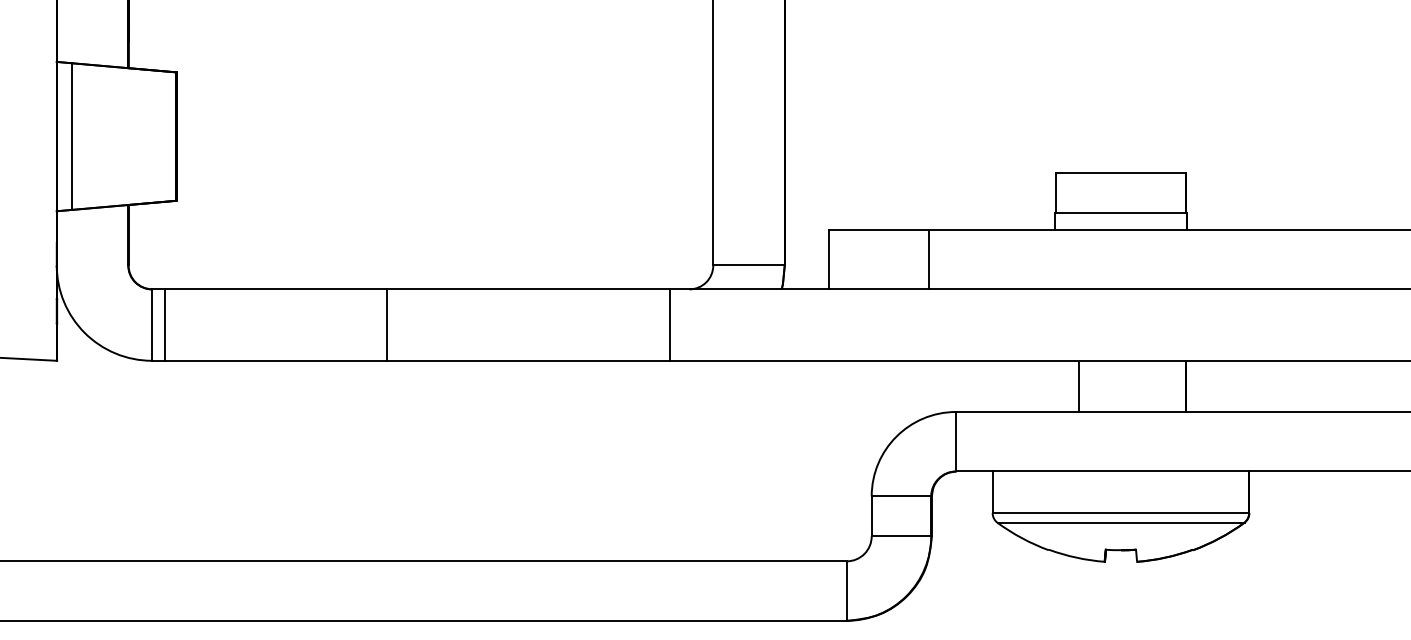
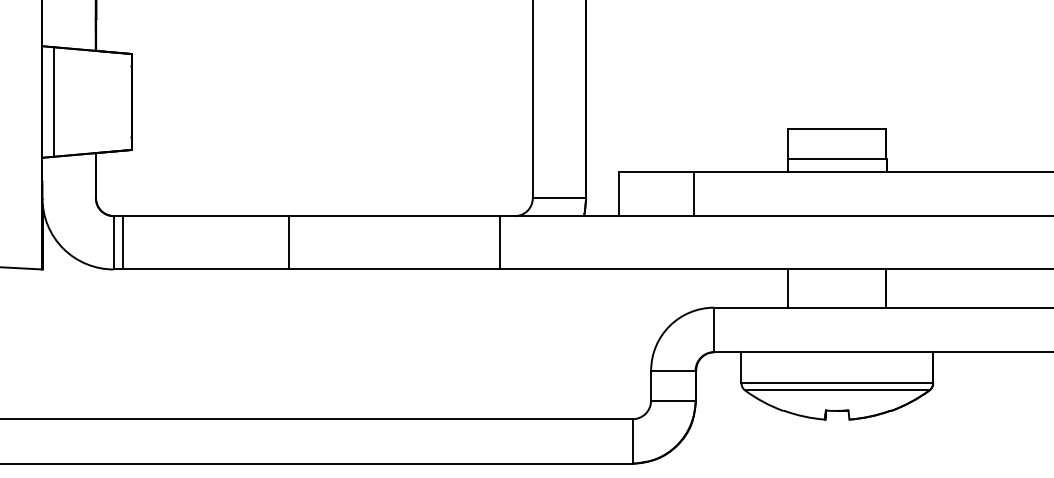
line: (1078, 385) -> (788, 287), moved

